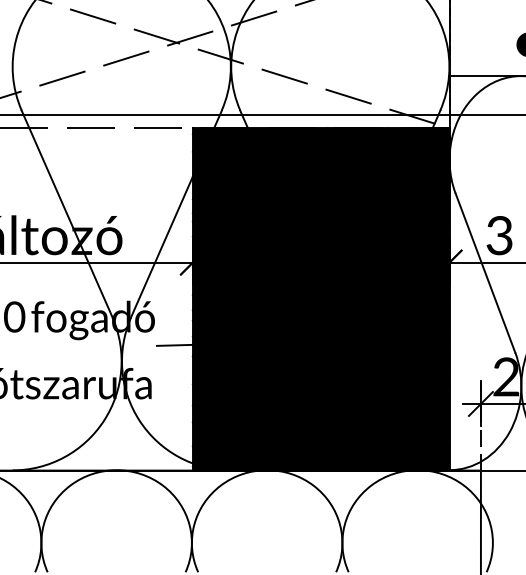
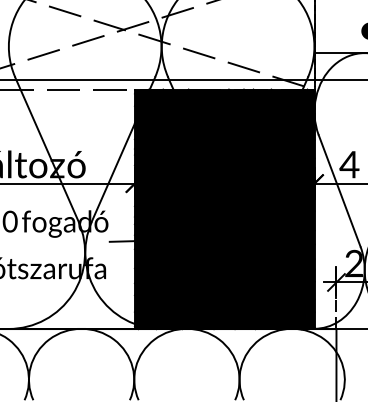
text: (499, 235) -> (349, 164), 3 -> 4

